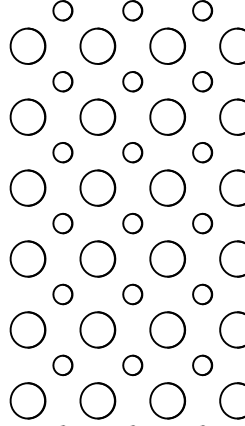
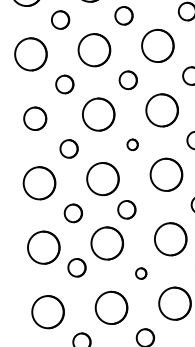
part: (27, 116) -> (34, 118), size x0.7
part: (132, 152) -> (132, 144), size x0.6
part: (132, 223) -> (126, 209), moved
part: (62, 294) -> (76, 267), moved
part: (132, 294) -> (140, 273), size x0.6

